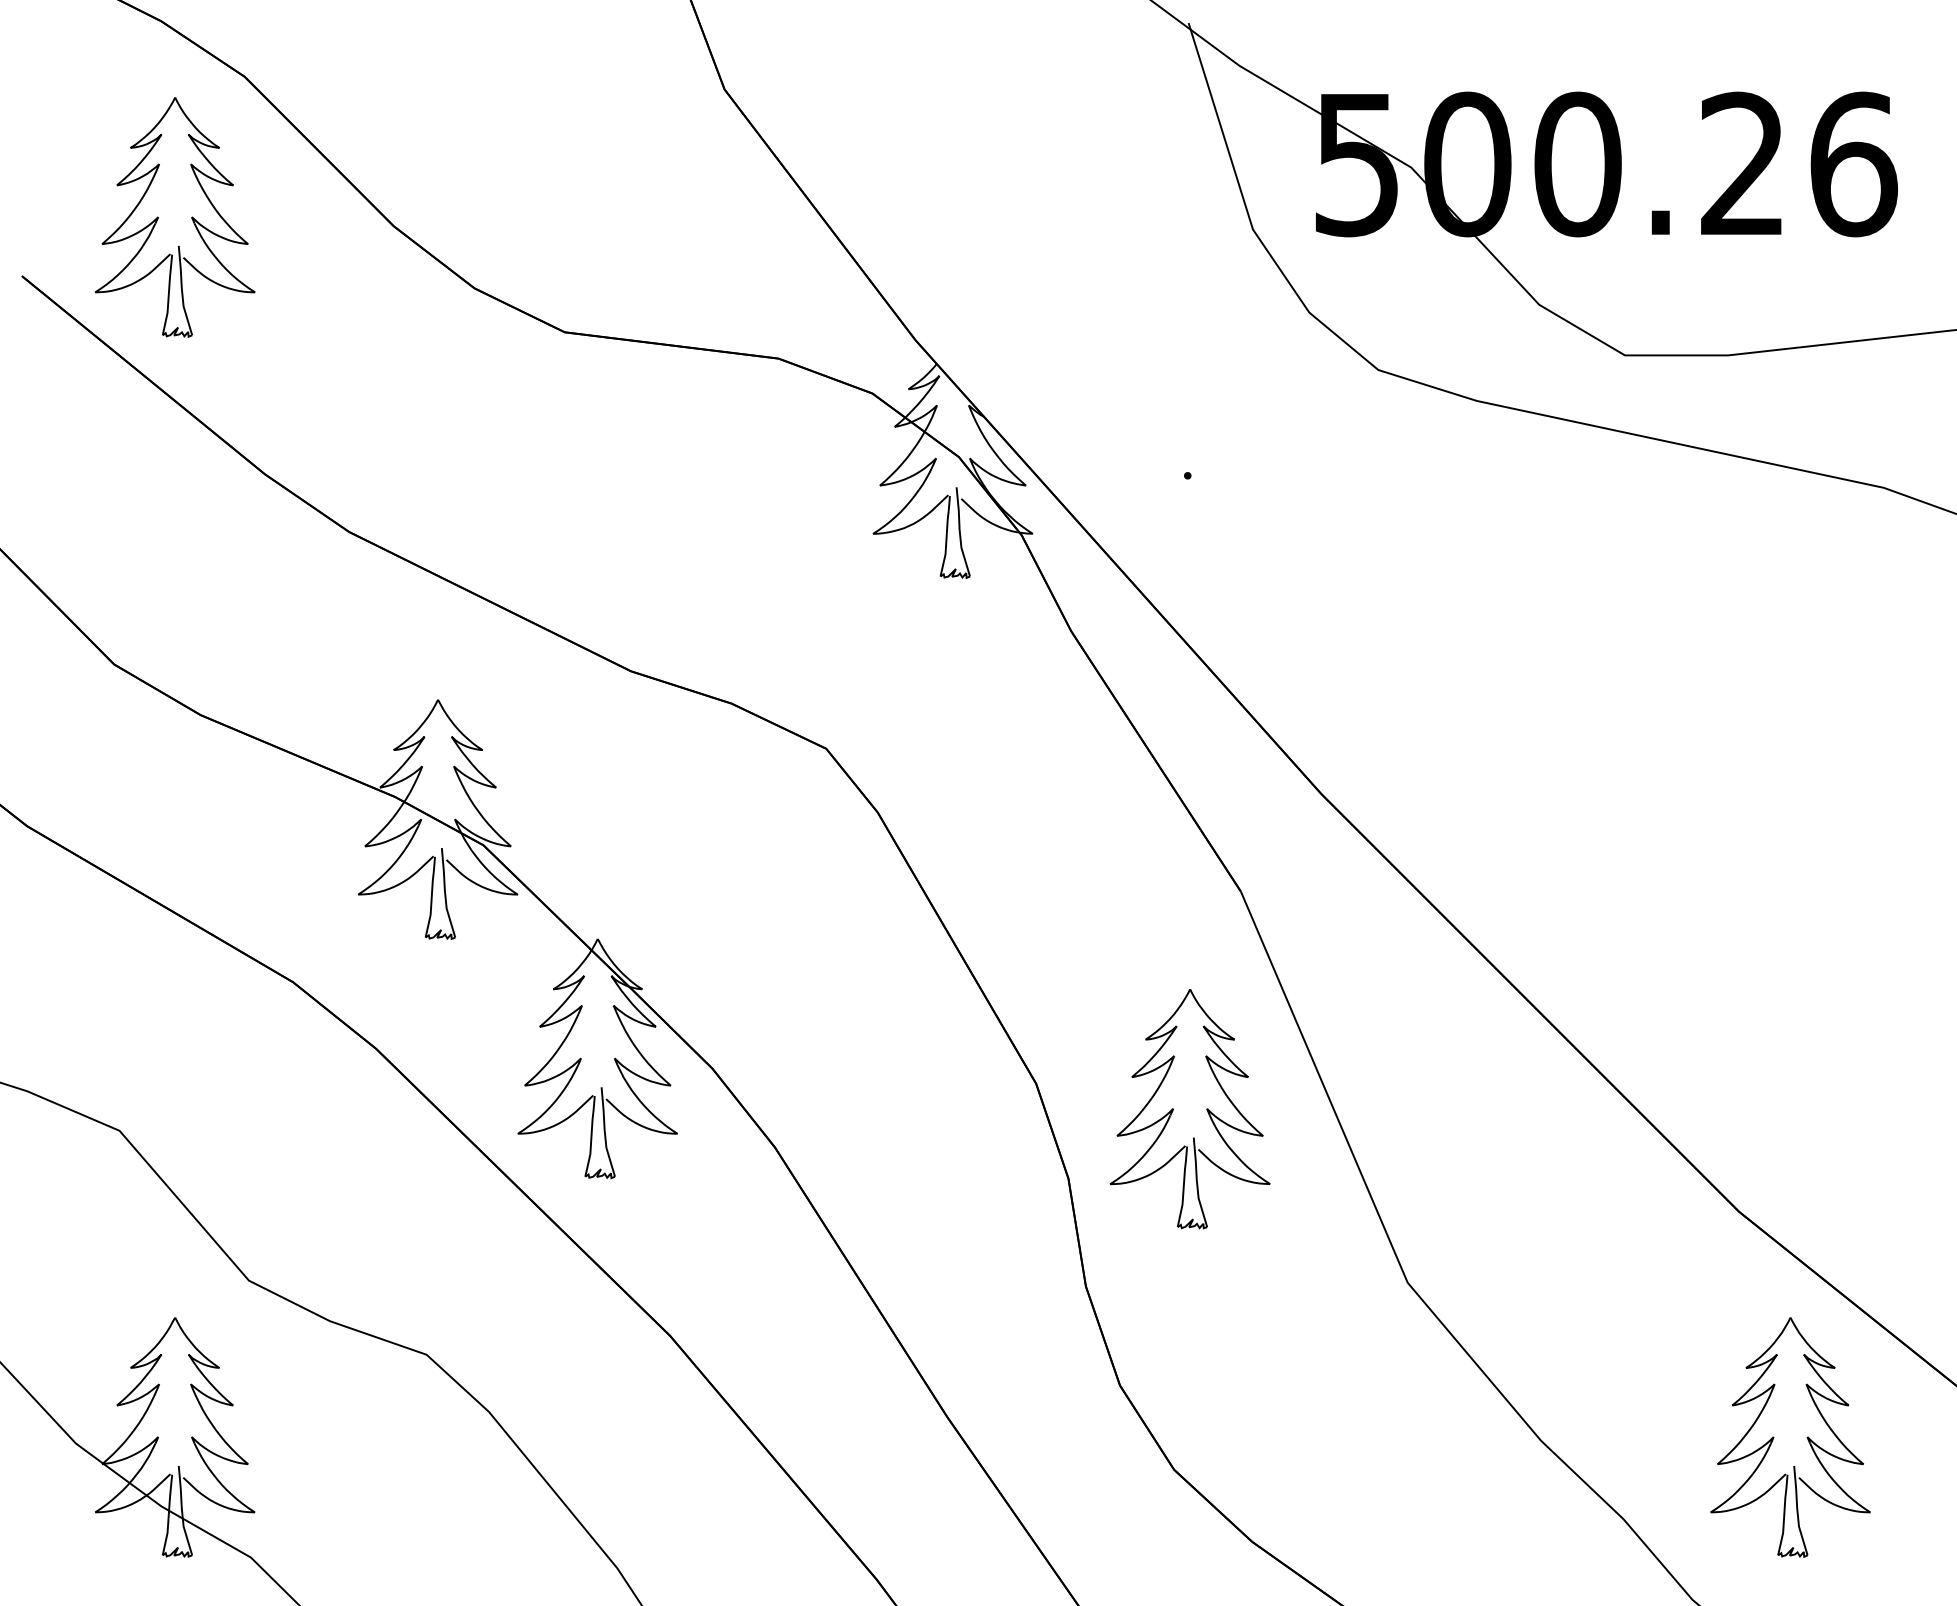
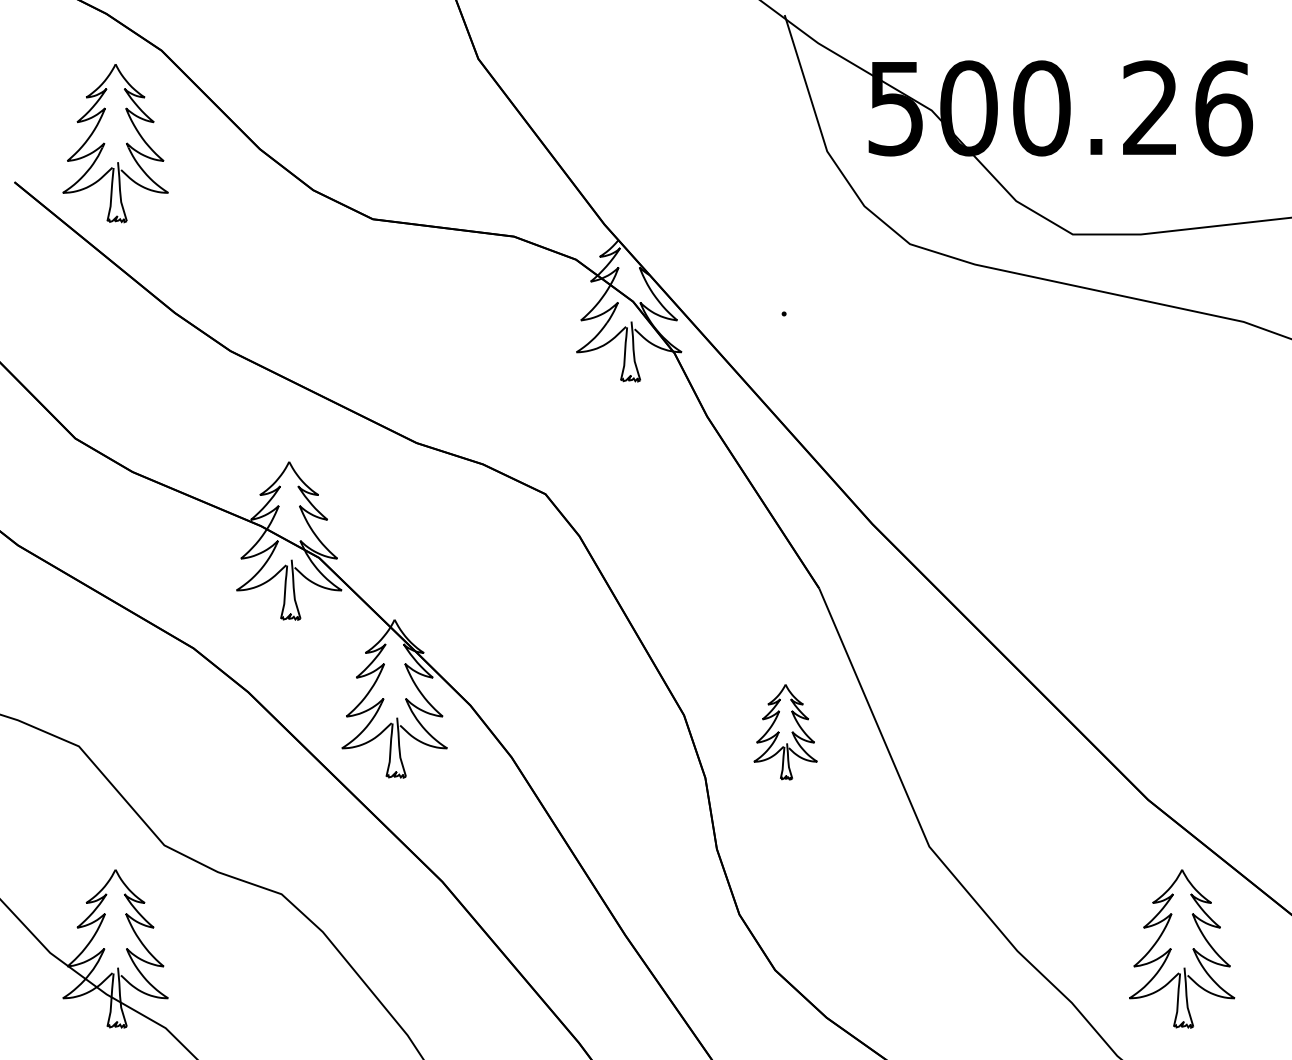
part: (1189, 1108) -> (785, 731), size x0.6

